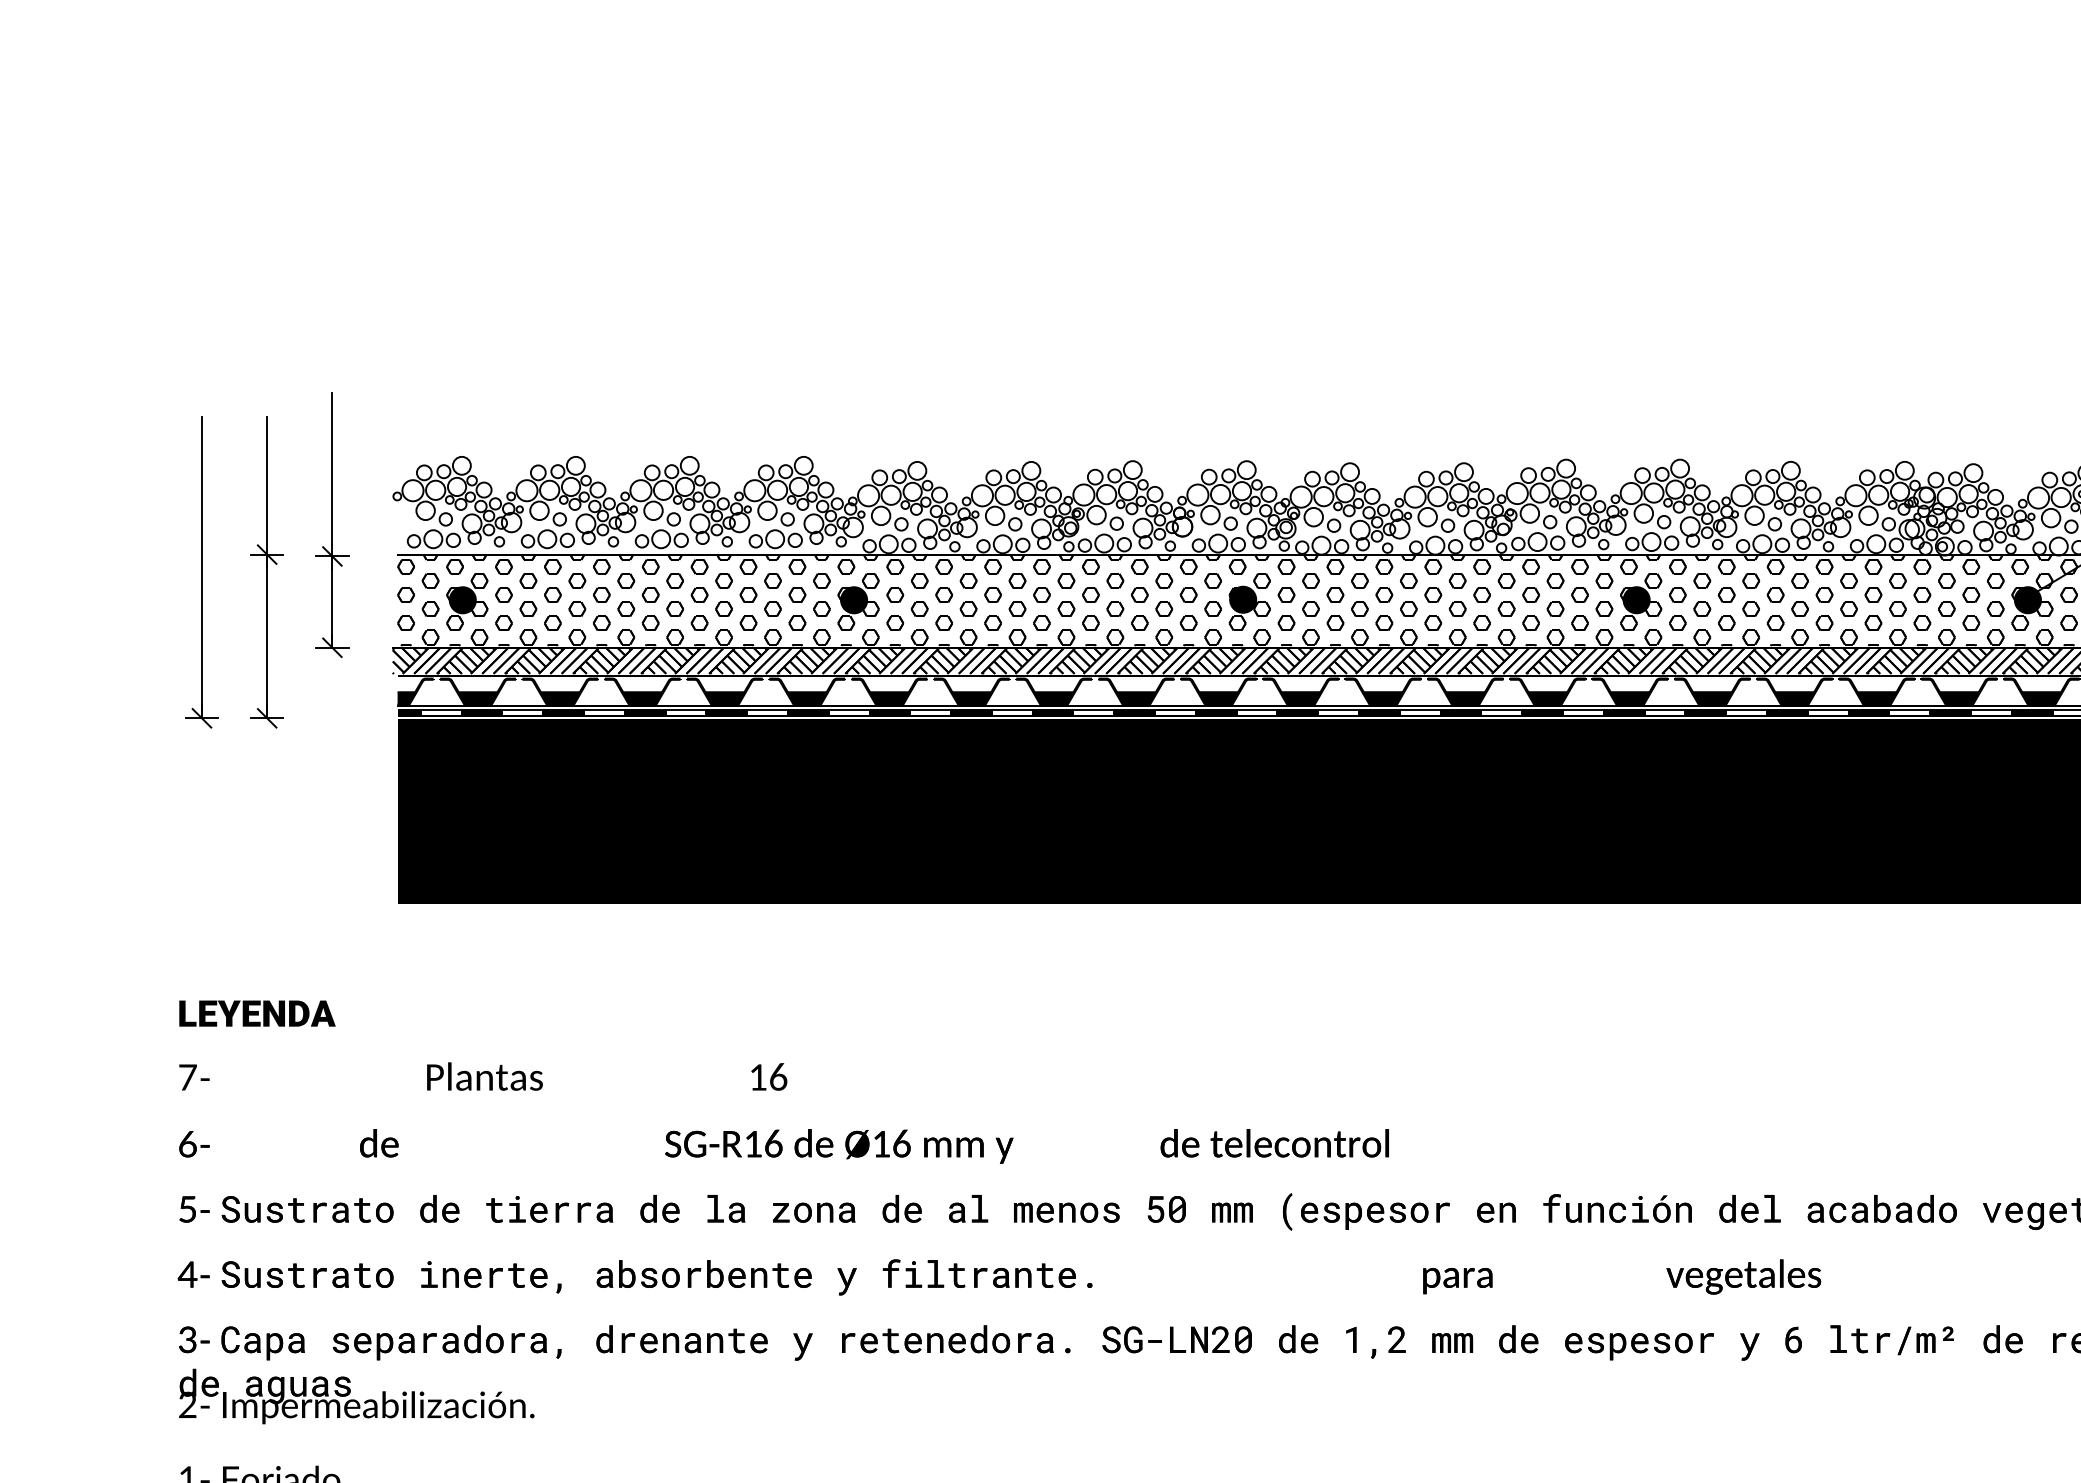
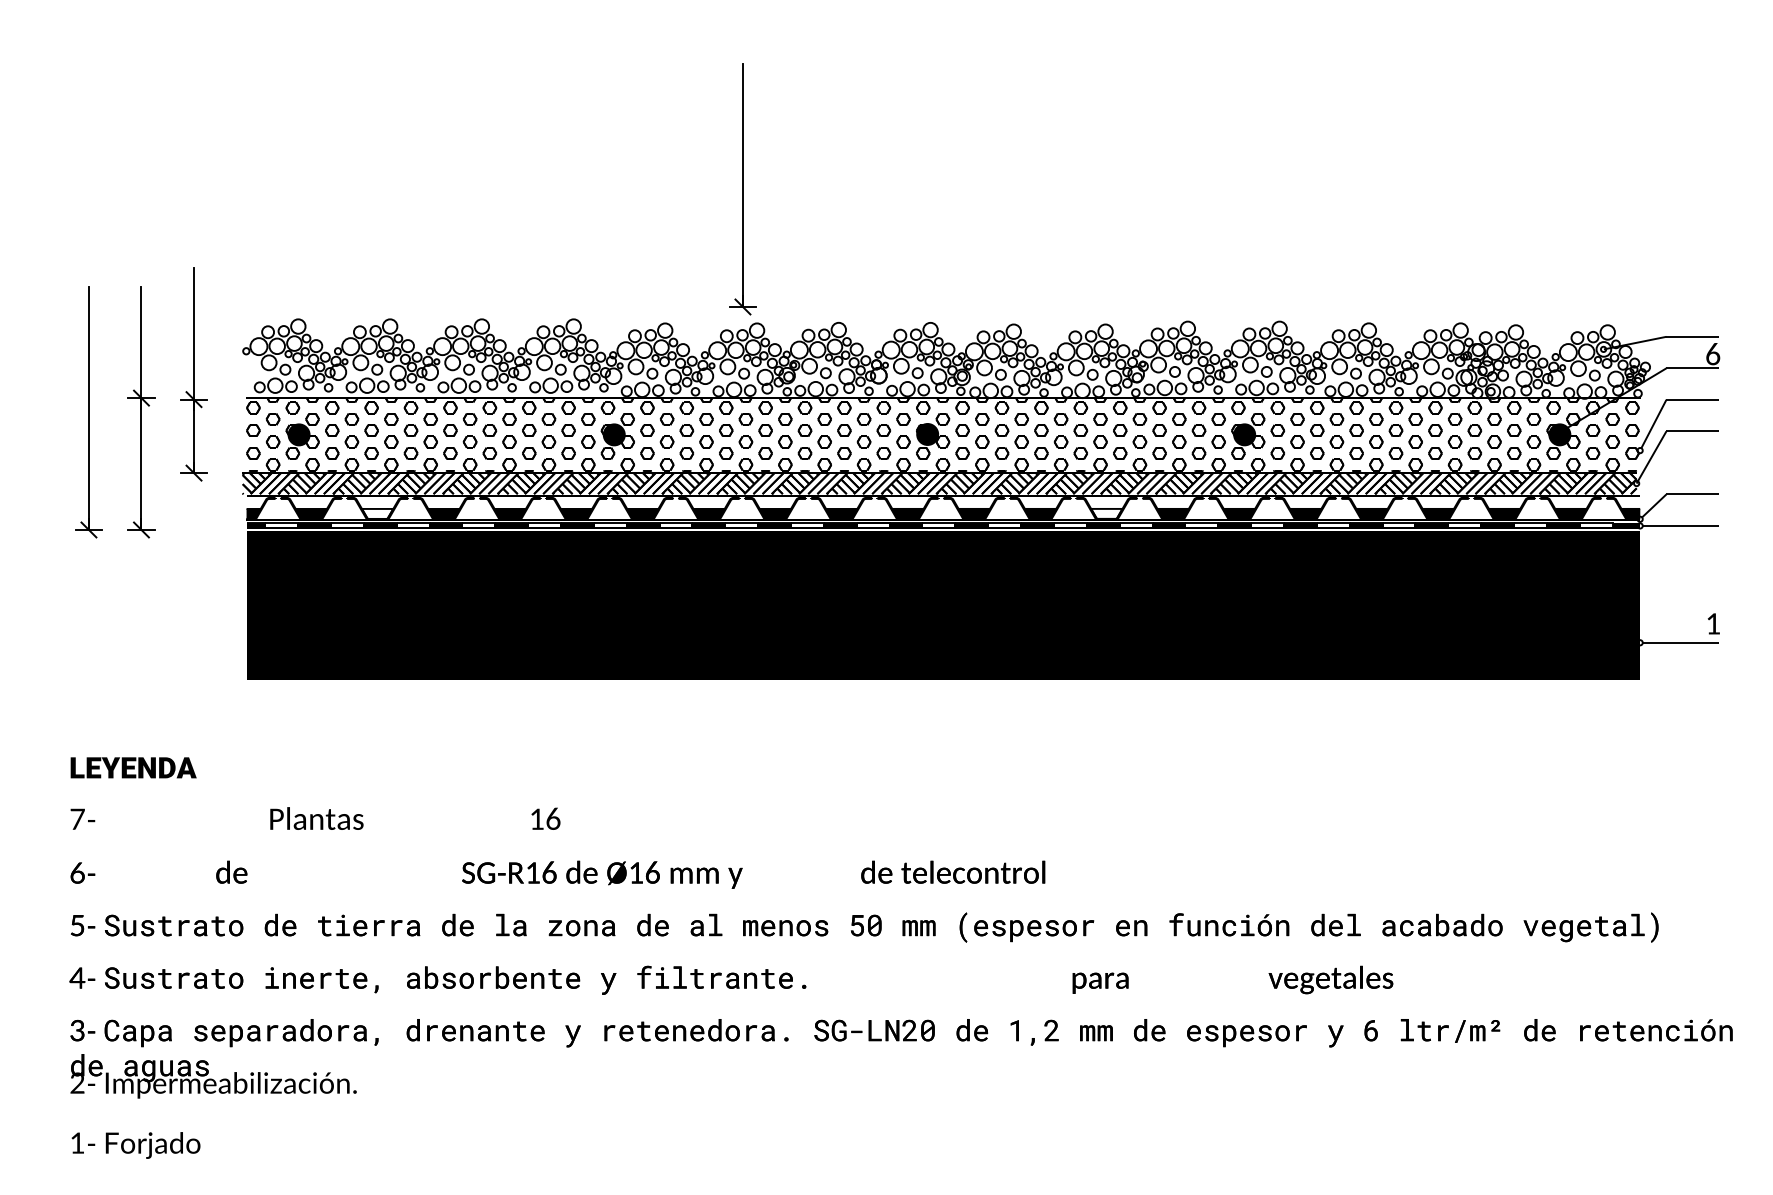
part: (1013, 295) -> (742, 189), added
fill: (560, 697) -> (377, 513), removed
fill: (1465, 697) -> (1106, 513), removed

